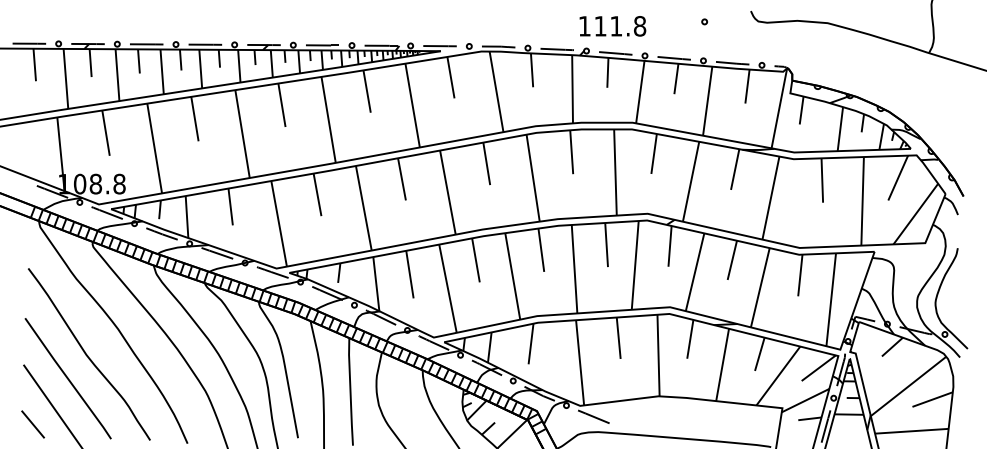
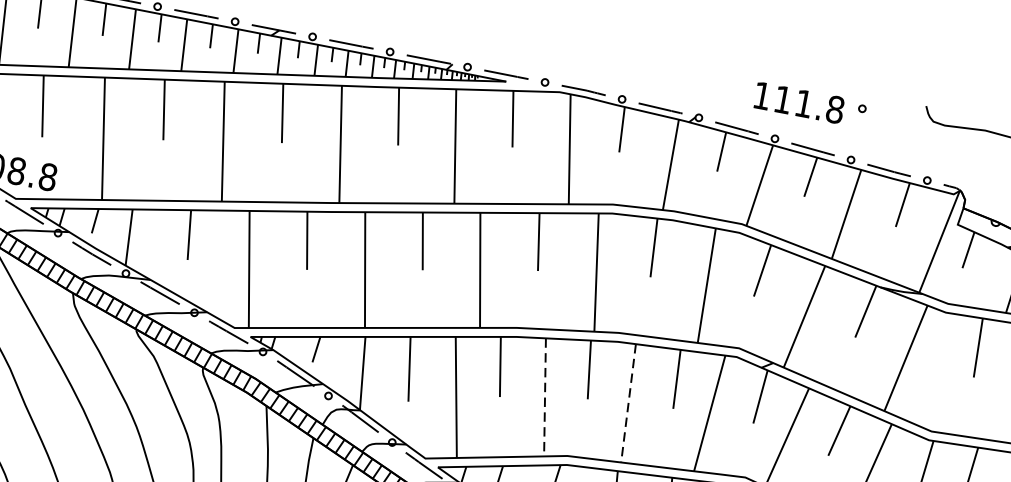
text: (612, 26) -> (798, 103), moved
line: (574, 269) -> (628, 403), solid -> dashed
line: (512, 276) -> (544, 397), solid -> dashed

